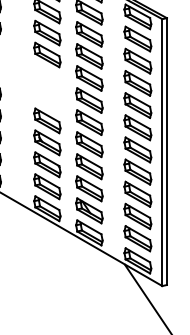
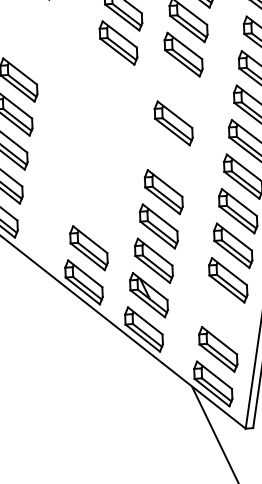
part: (89, 78) -> (178, 89), removed
part: (89, 122) -> (168, 157), removed
part: (47, 142) -> (99, 179), removed
part: (137, 216) -> (222, 314), removed

